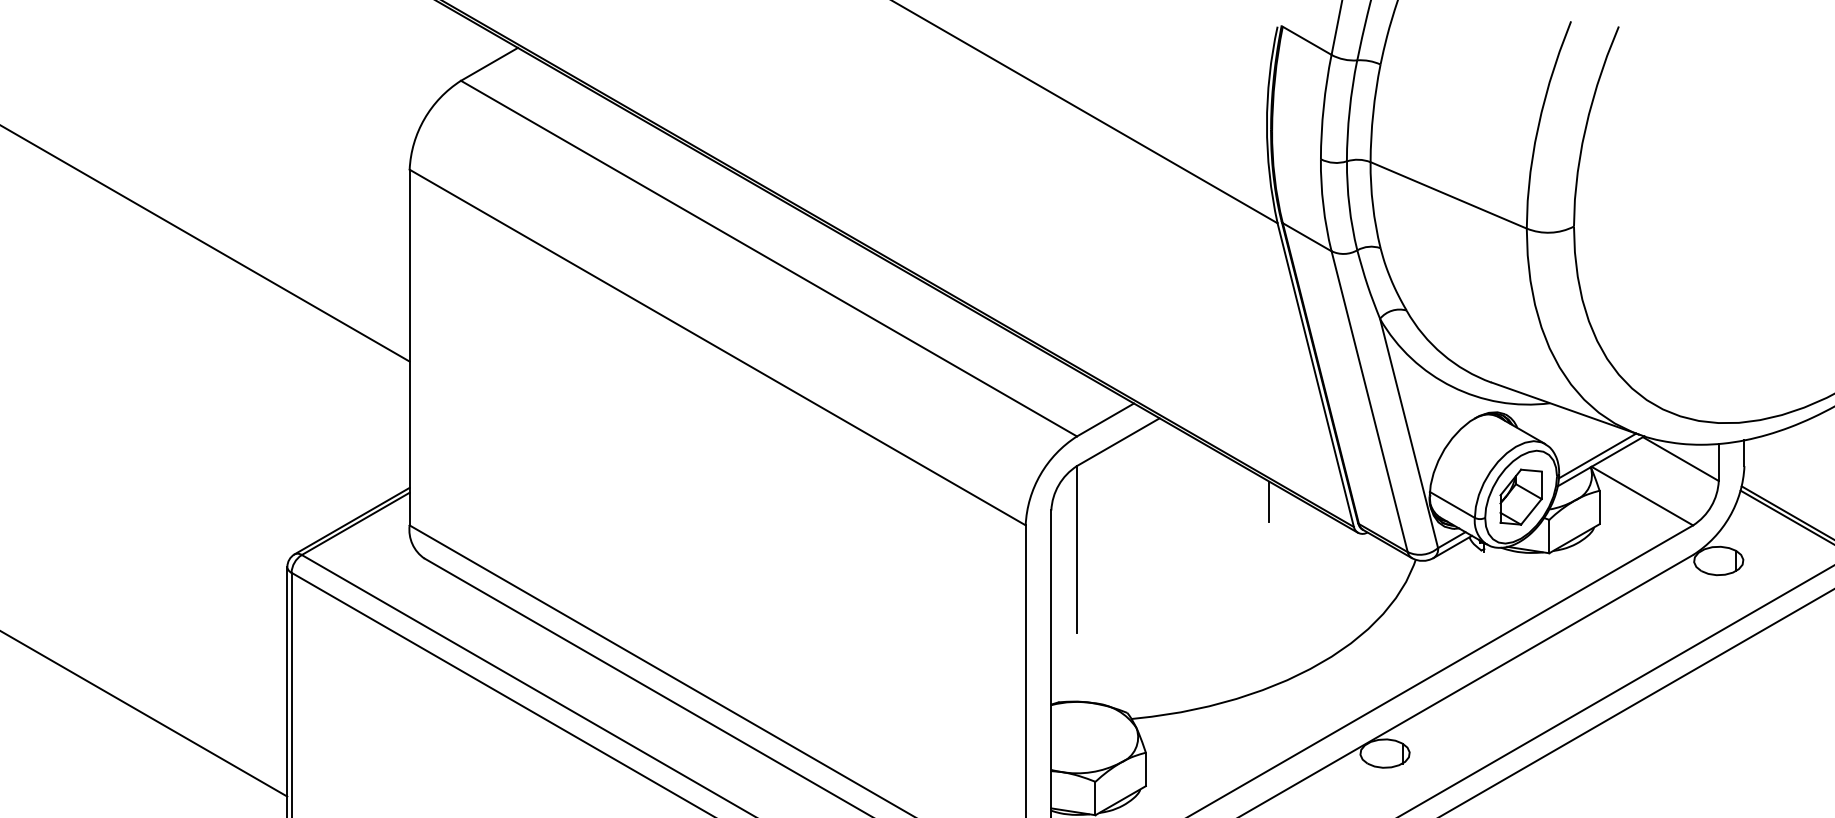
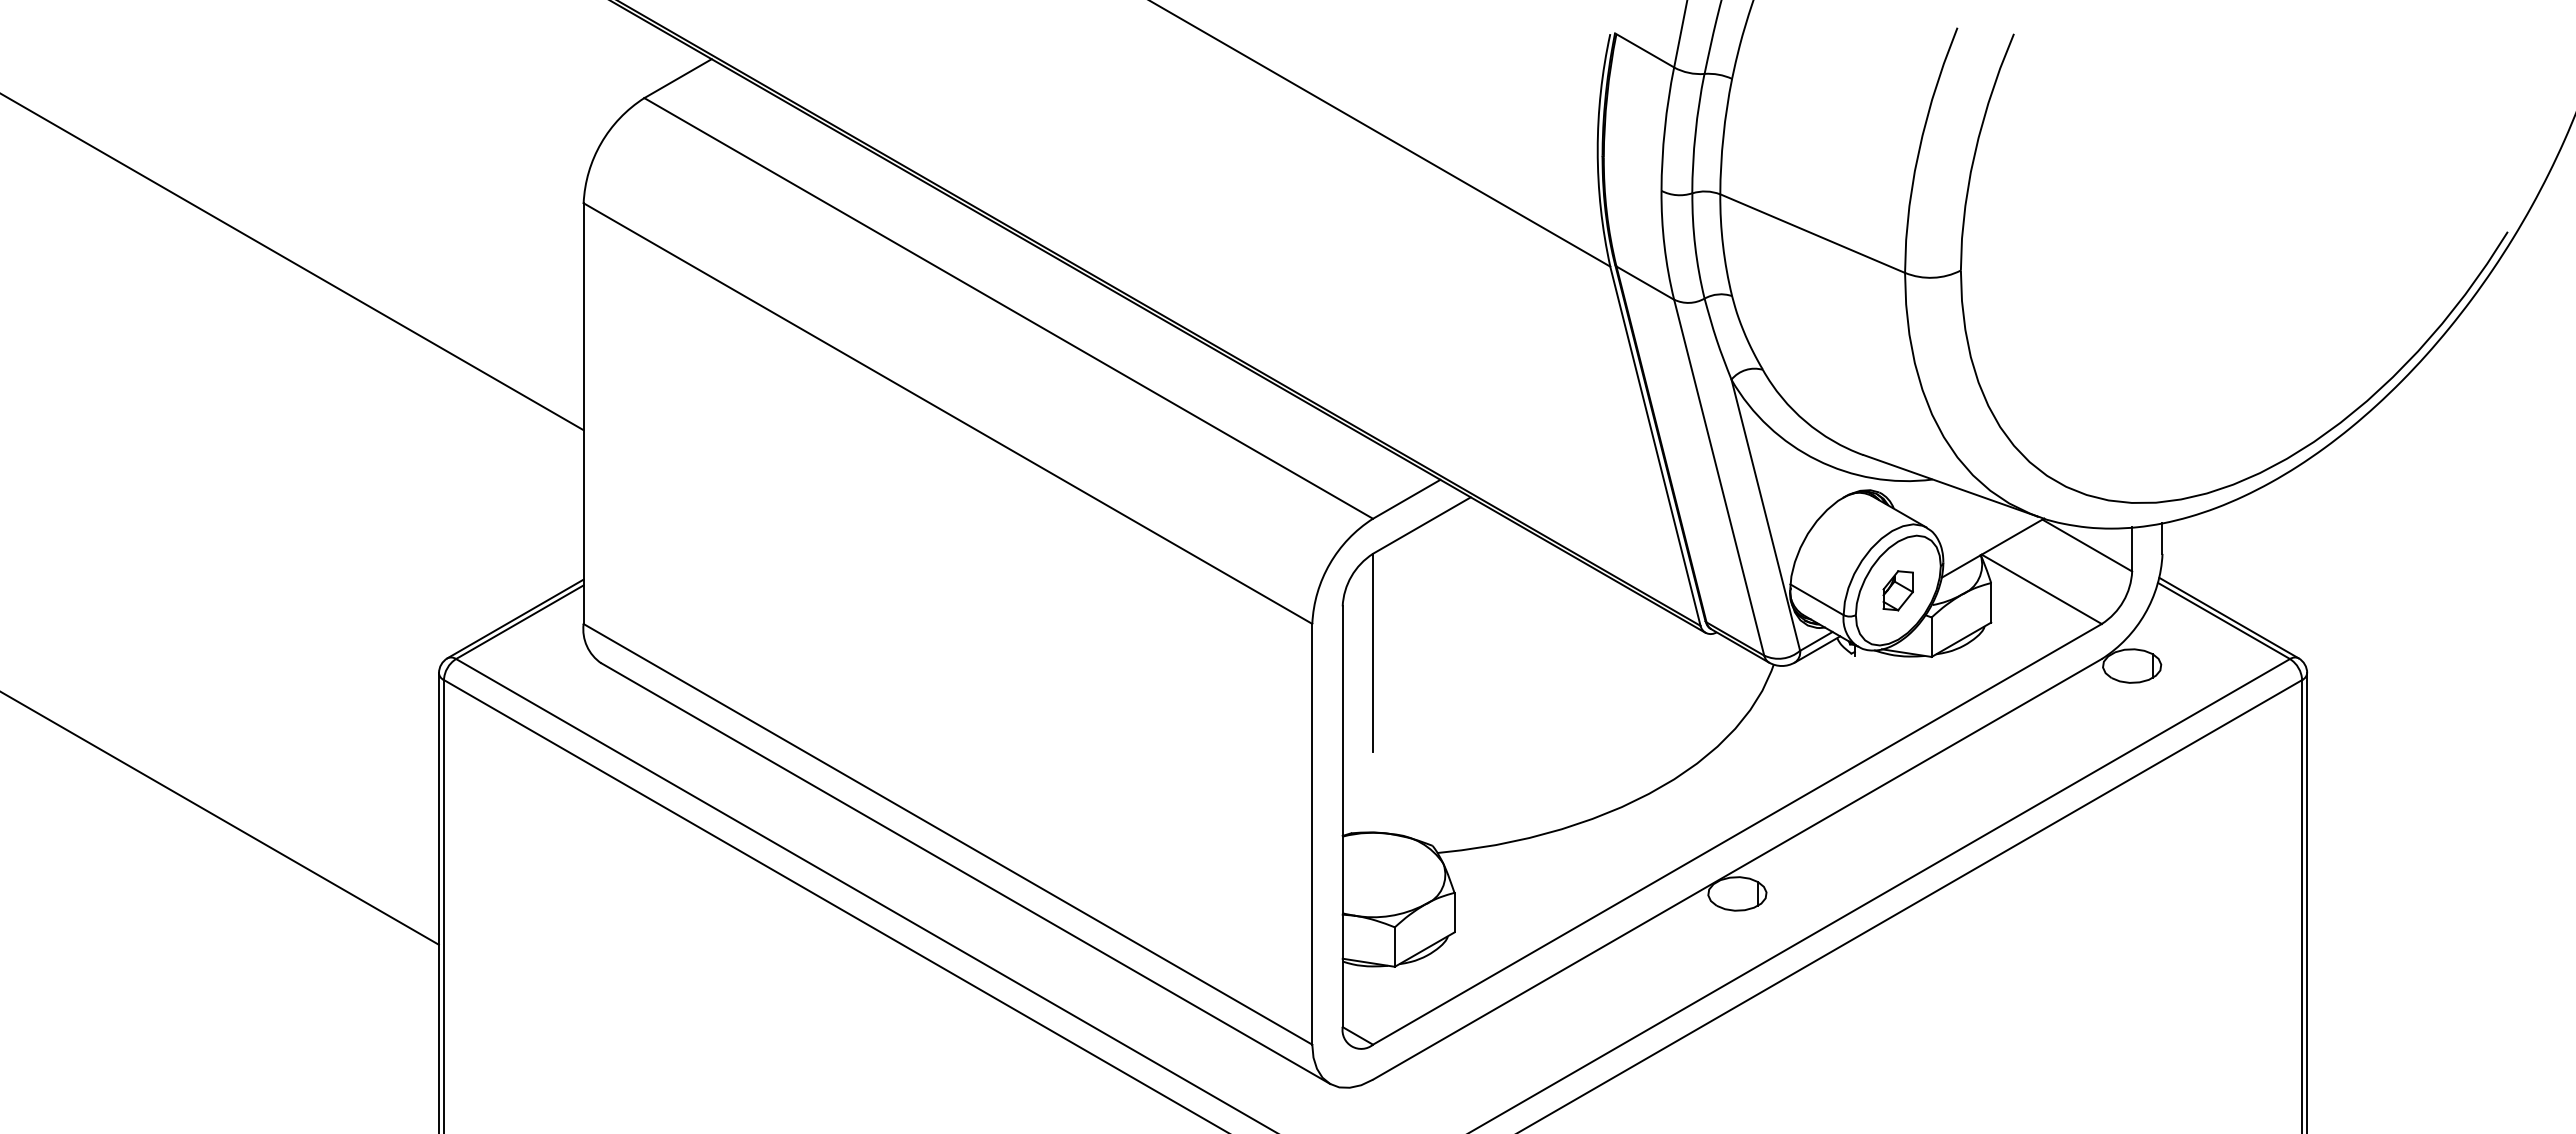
line: (1597, 455) -> (1988, 541), removed
part: (1520, 497) -> (1897, 590), size x0.6
line: (1269, 502) -> (1600, 596), removed

